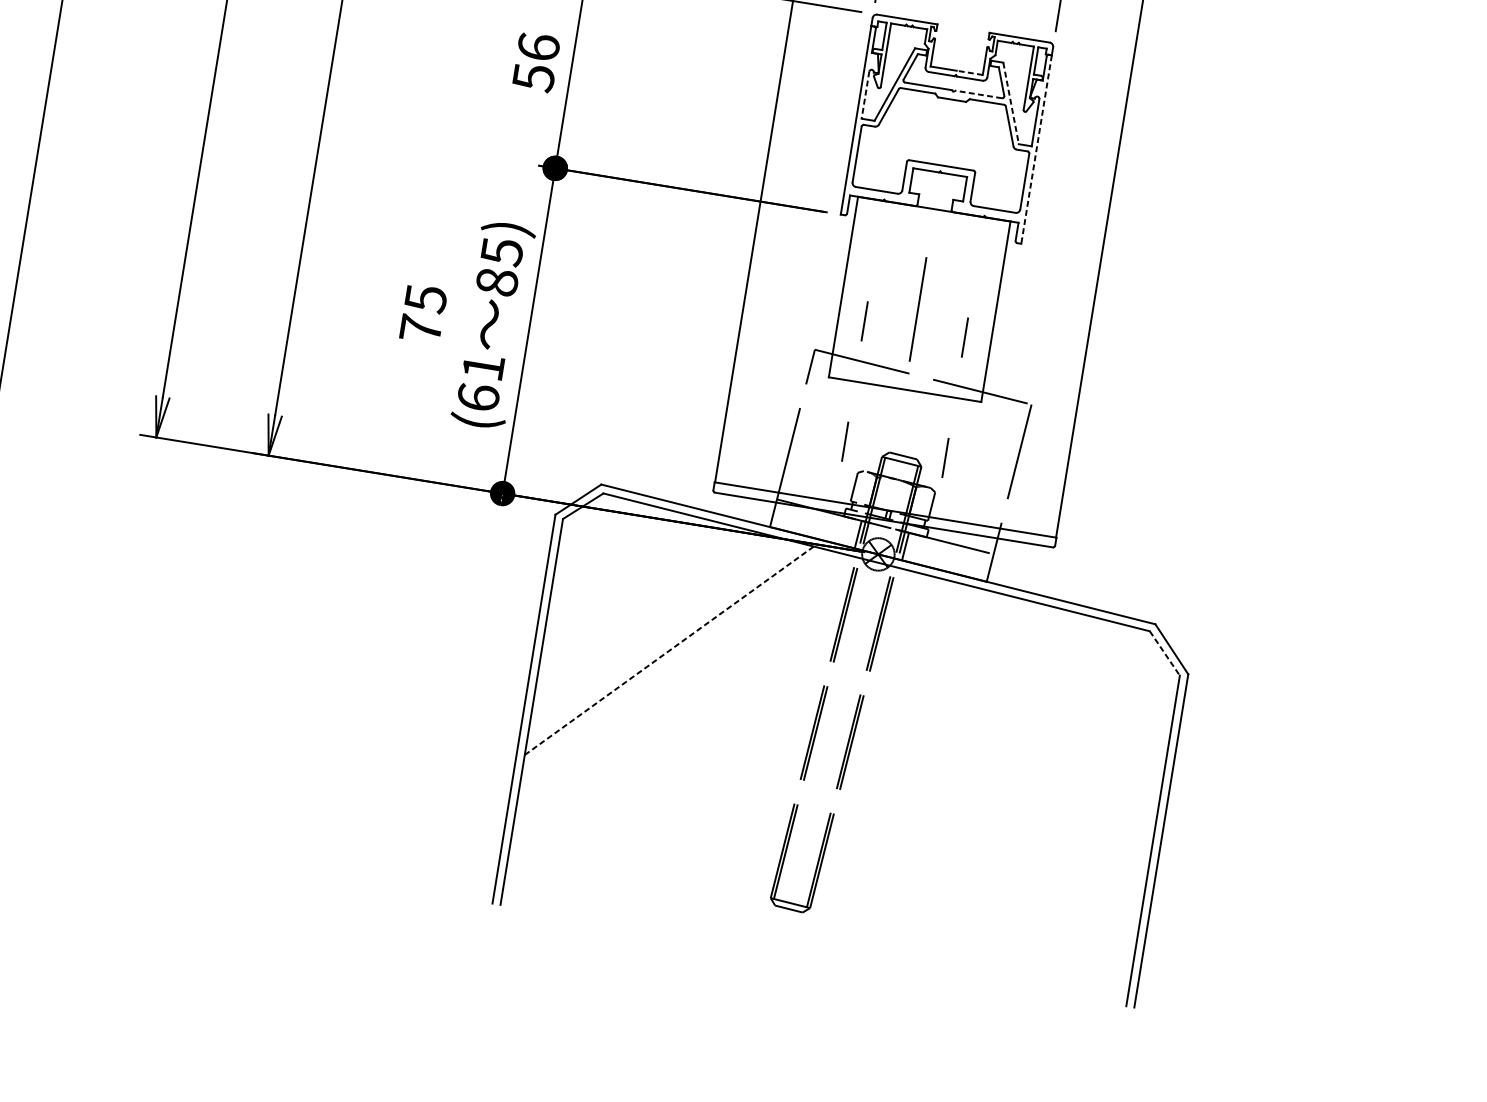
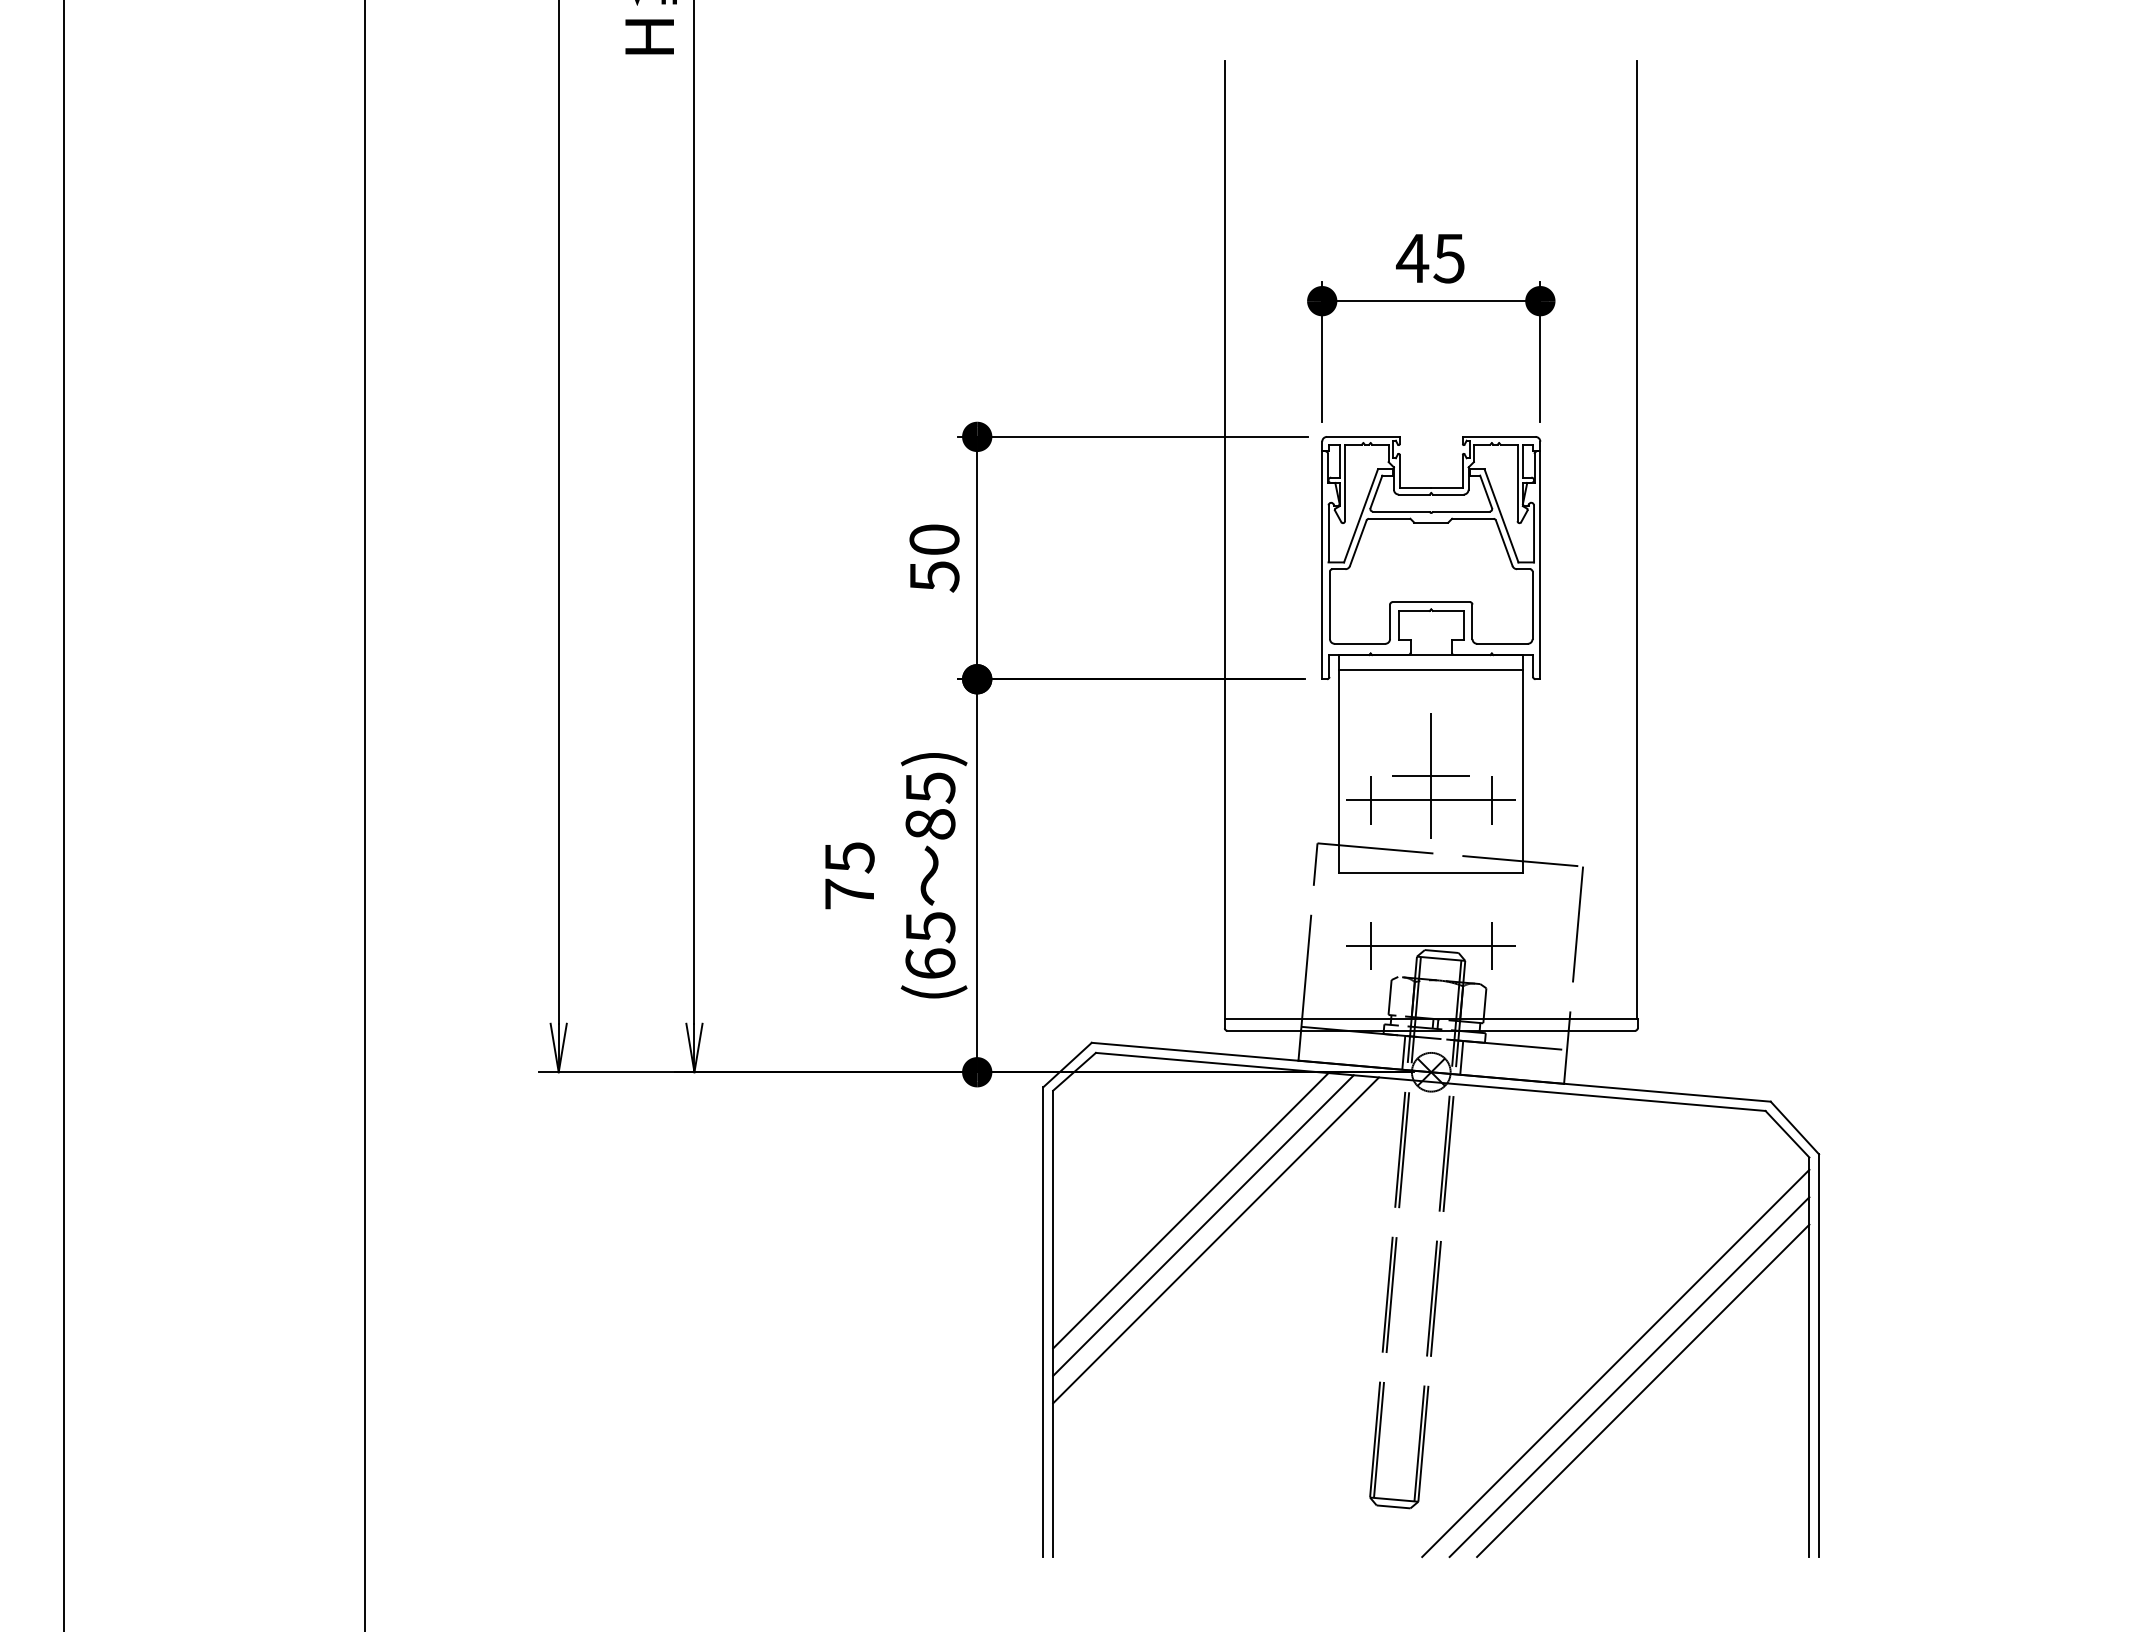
text: (538, 46) -> (934, 539), 56 -> 50
line: (970, 72) -> (1447, 487), dashed -> solid
line: (865, 94) -> (1328, 533), dashed -> solid
line: (978, 94) -> (1461, 511), dashed -> solid
line: (1011, 103) -> (1501, 515), dashed -> solid
line: (1036, 149) -> (1540, 565), dashed -> solid
line: (932, 221) -> (1431, 669), added
line: (918, 309) -> (1431, 776), added
line: (914, 329) -> (1431, 800), added
text: (483, 367) -> (930, 927), (61 -> (65
line: (895, 449) -> (1431, 945), added
line: (660, 636) -> (1190, 1210), added
line: (669, 650) -> (1203, 1225), dashed -> solid
line: (1164, 653) -> (1787, 1134), dashed -> solid
line: (678, 664) -> (1216, 1240), added
line: (991, 820) -> (1615, 1363), added
line: (1001, 833) -> (1629, 1377), added
line: (1011, 846) -> (1643, 1390), added

